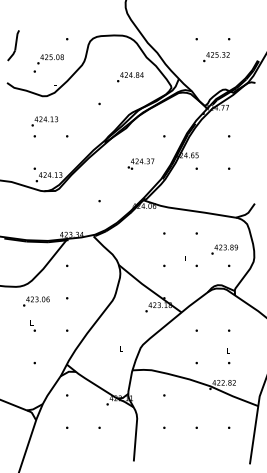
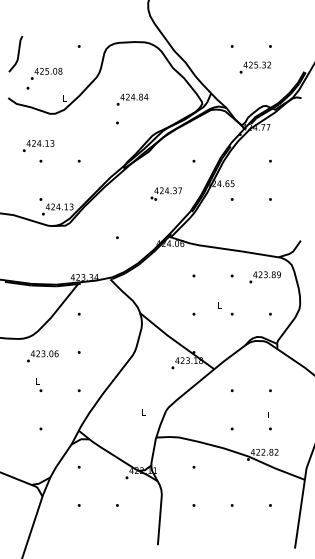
text: (48, 63) -> (44, 78), moved
text: (130, 77) -> (132, 99), moved
text: (44, 121) -> (38, 146), moved
text: (224, 249) -> (264, 277), moved

